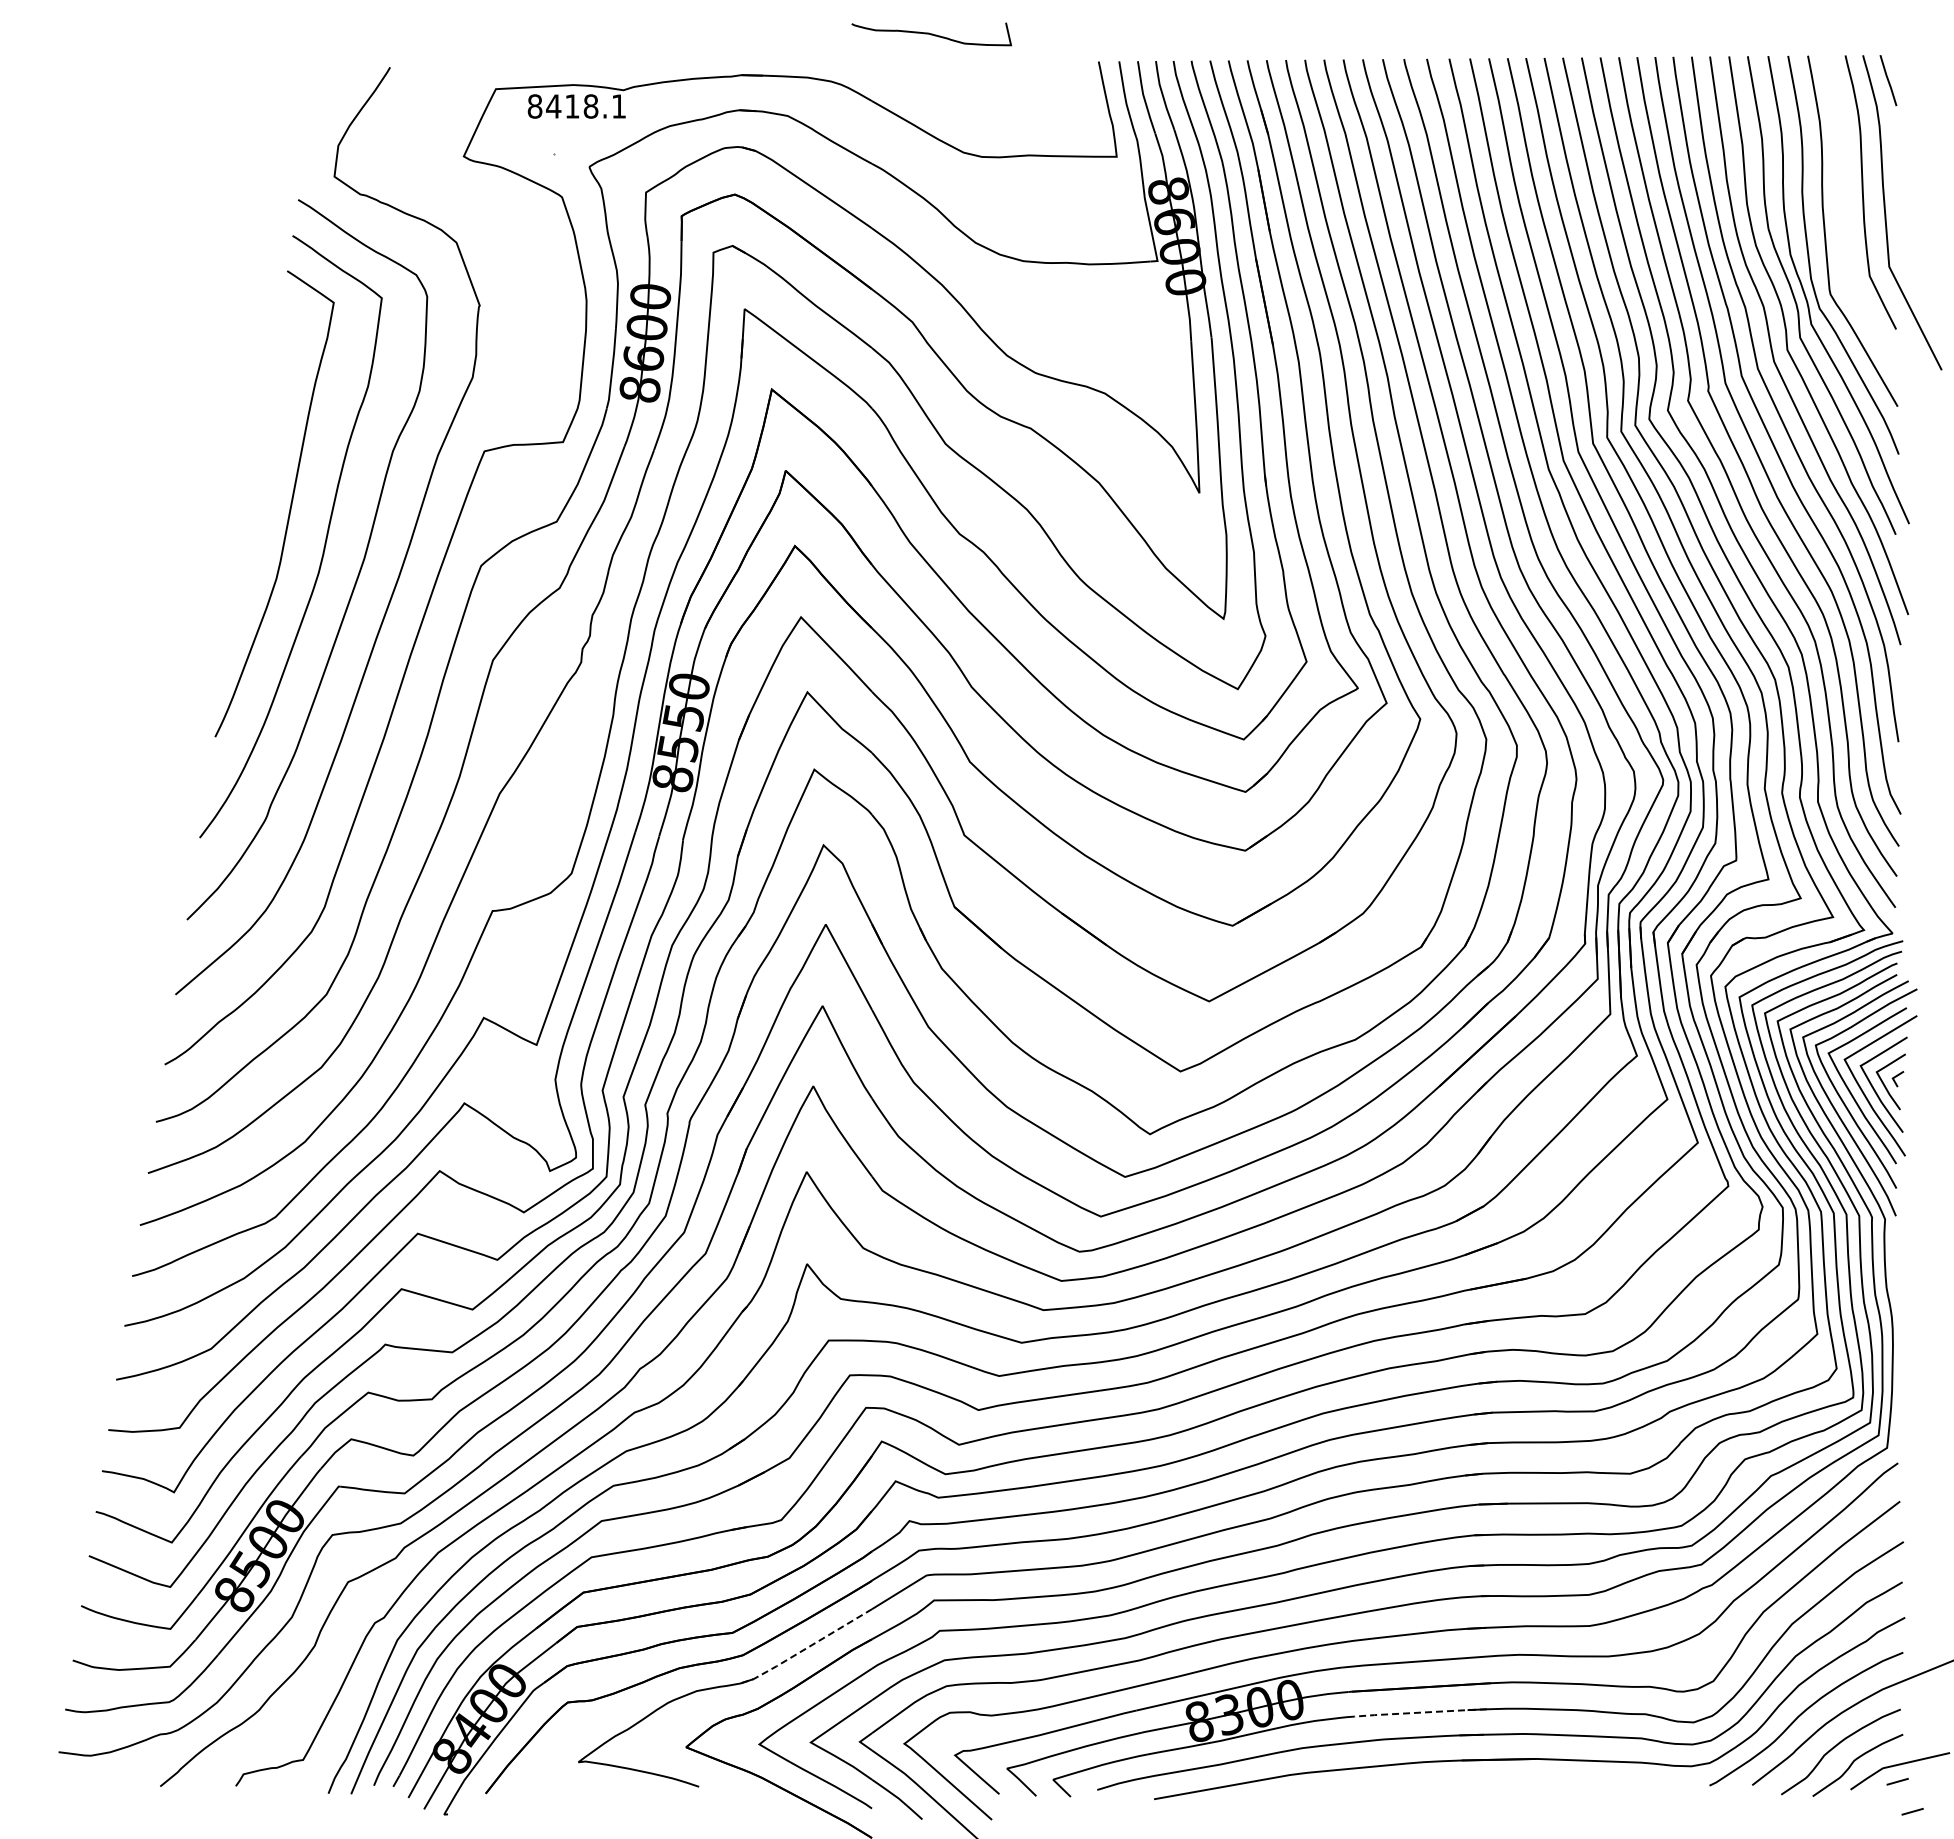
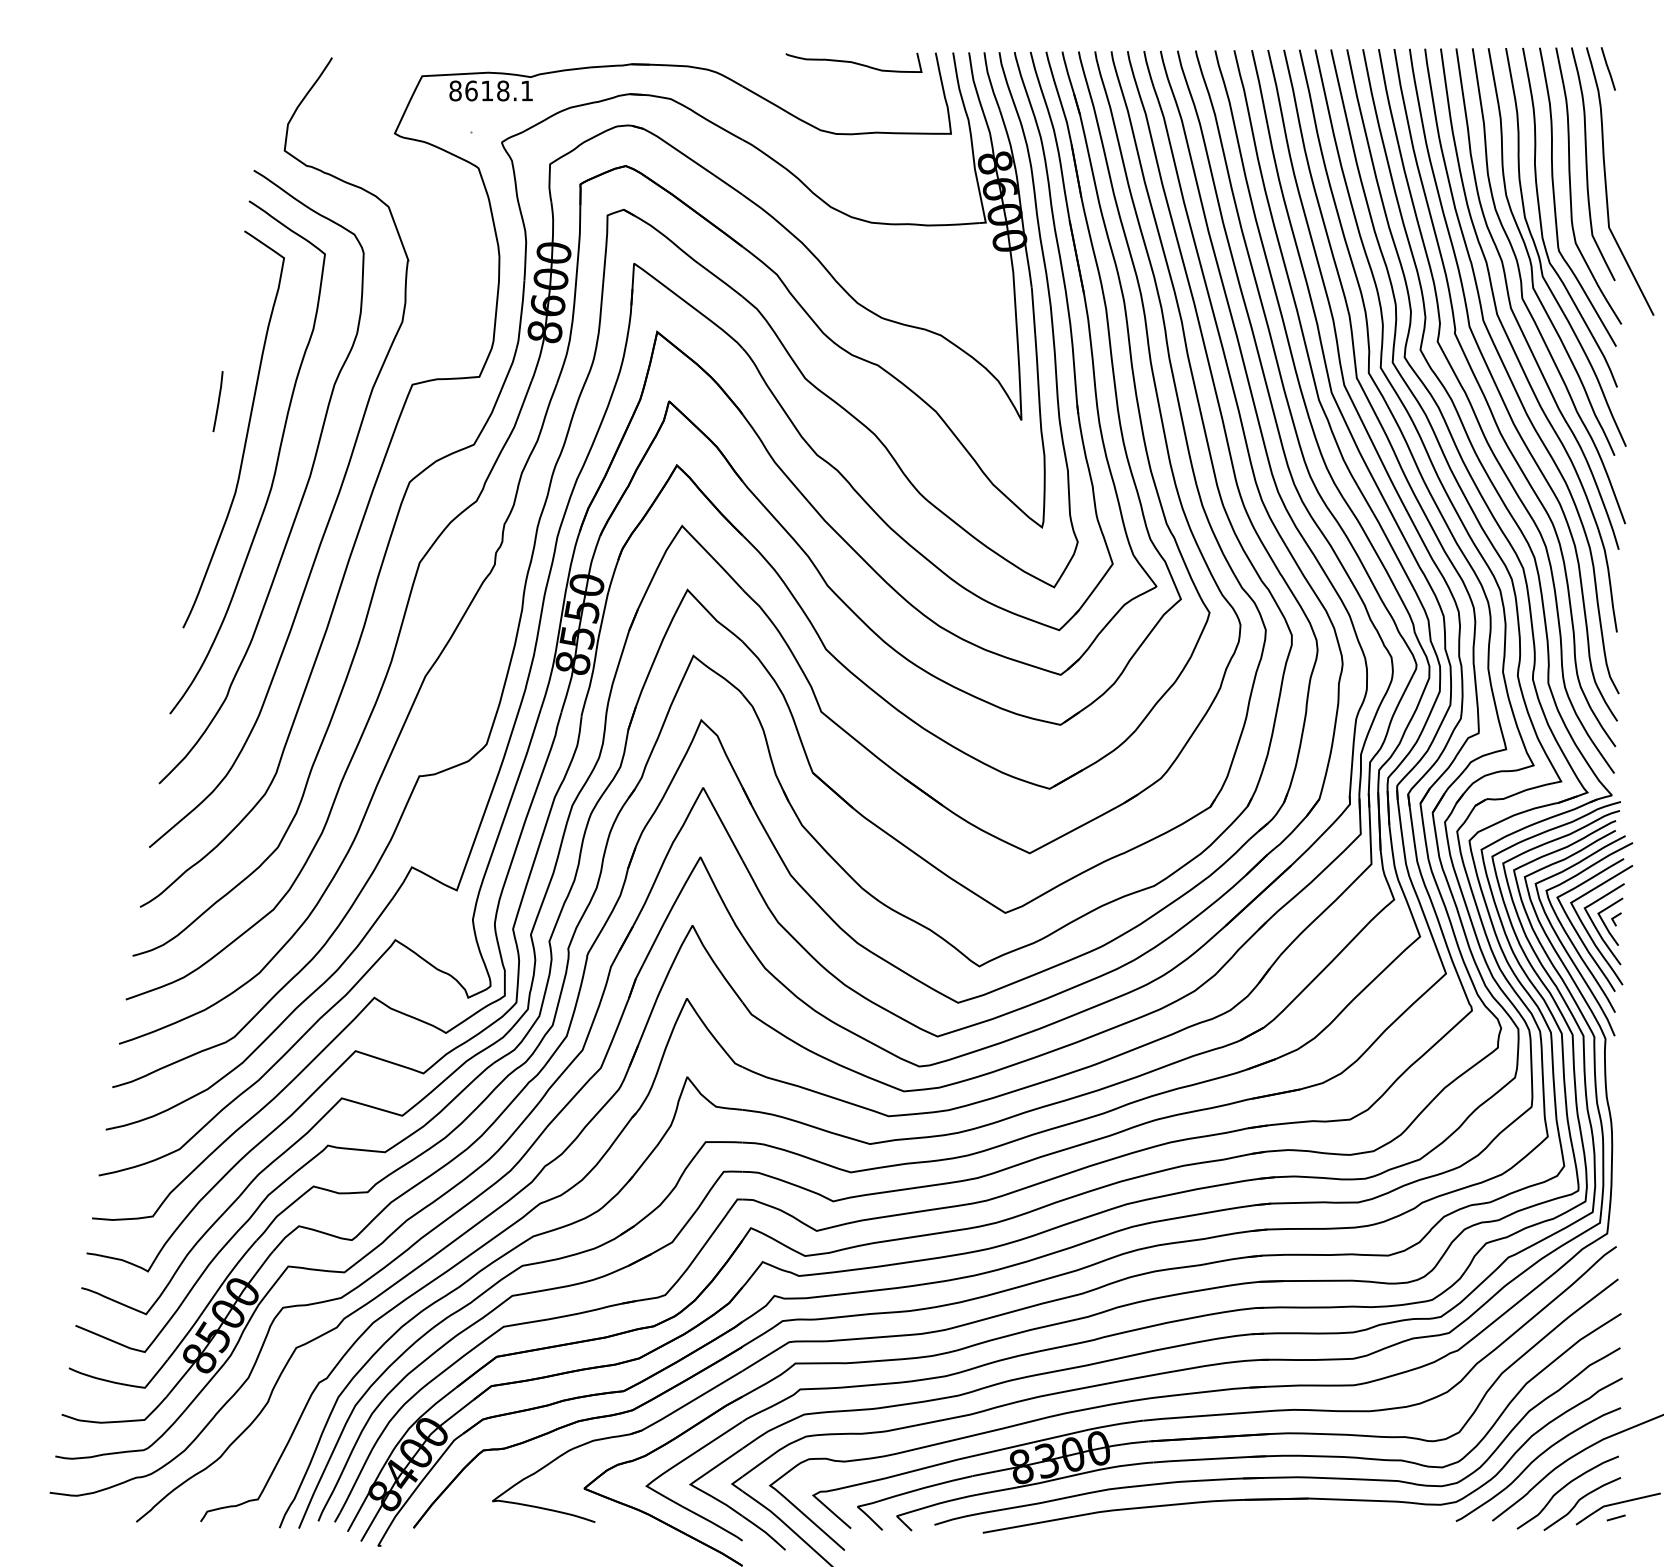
curve: (931, 34) -> (853, 62), moved
text: (553, 106) -> (471, 90), 8418.1 -> 8618.1
curve: (1844, 217) -> (1570, 185), added
curve: (256, 470) -> (218, 401), added
line: (805, 1648) -> (685, 1404), dashed -> solid
line: (1420, 1712) -> (1209, 1458), dashed -> solid
line: (1912, 1811) -> (1628, 1543), removed

